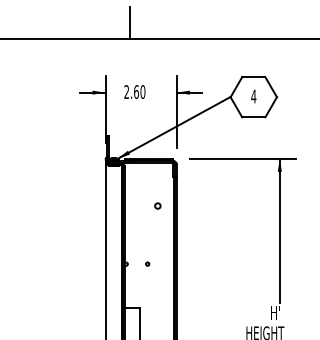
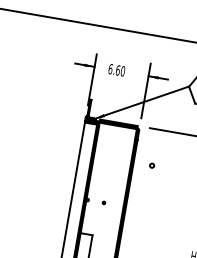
line: (130, 23) -> (122, 17), removed
text: (126, 91) -> (110, 68), 2.60 -> 6.60
circle: (157, 205) -> (151, 165), moved

